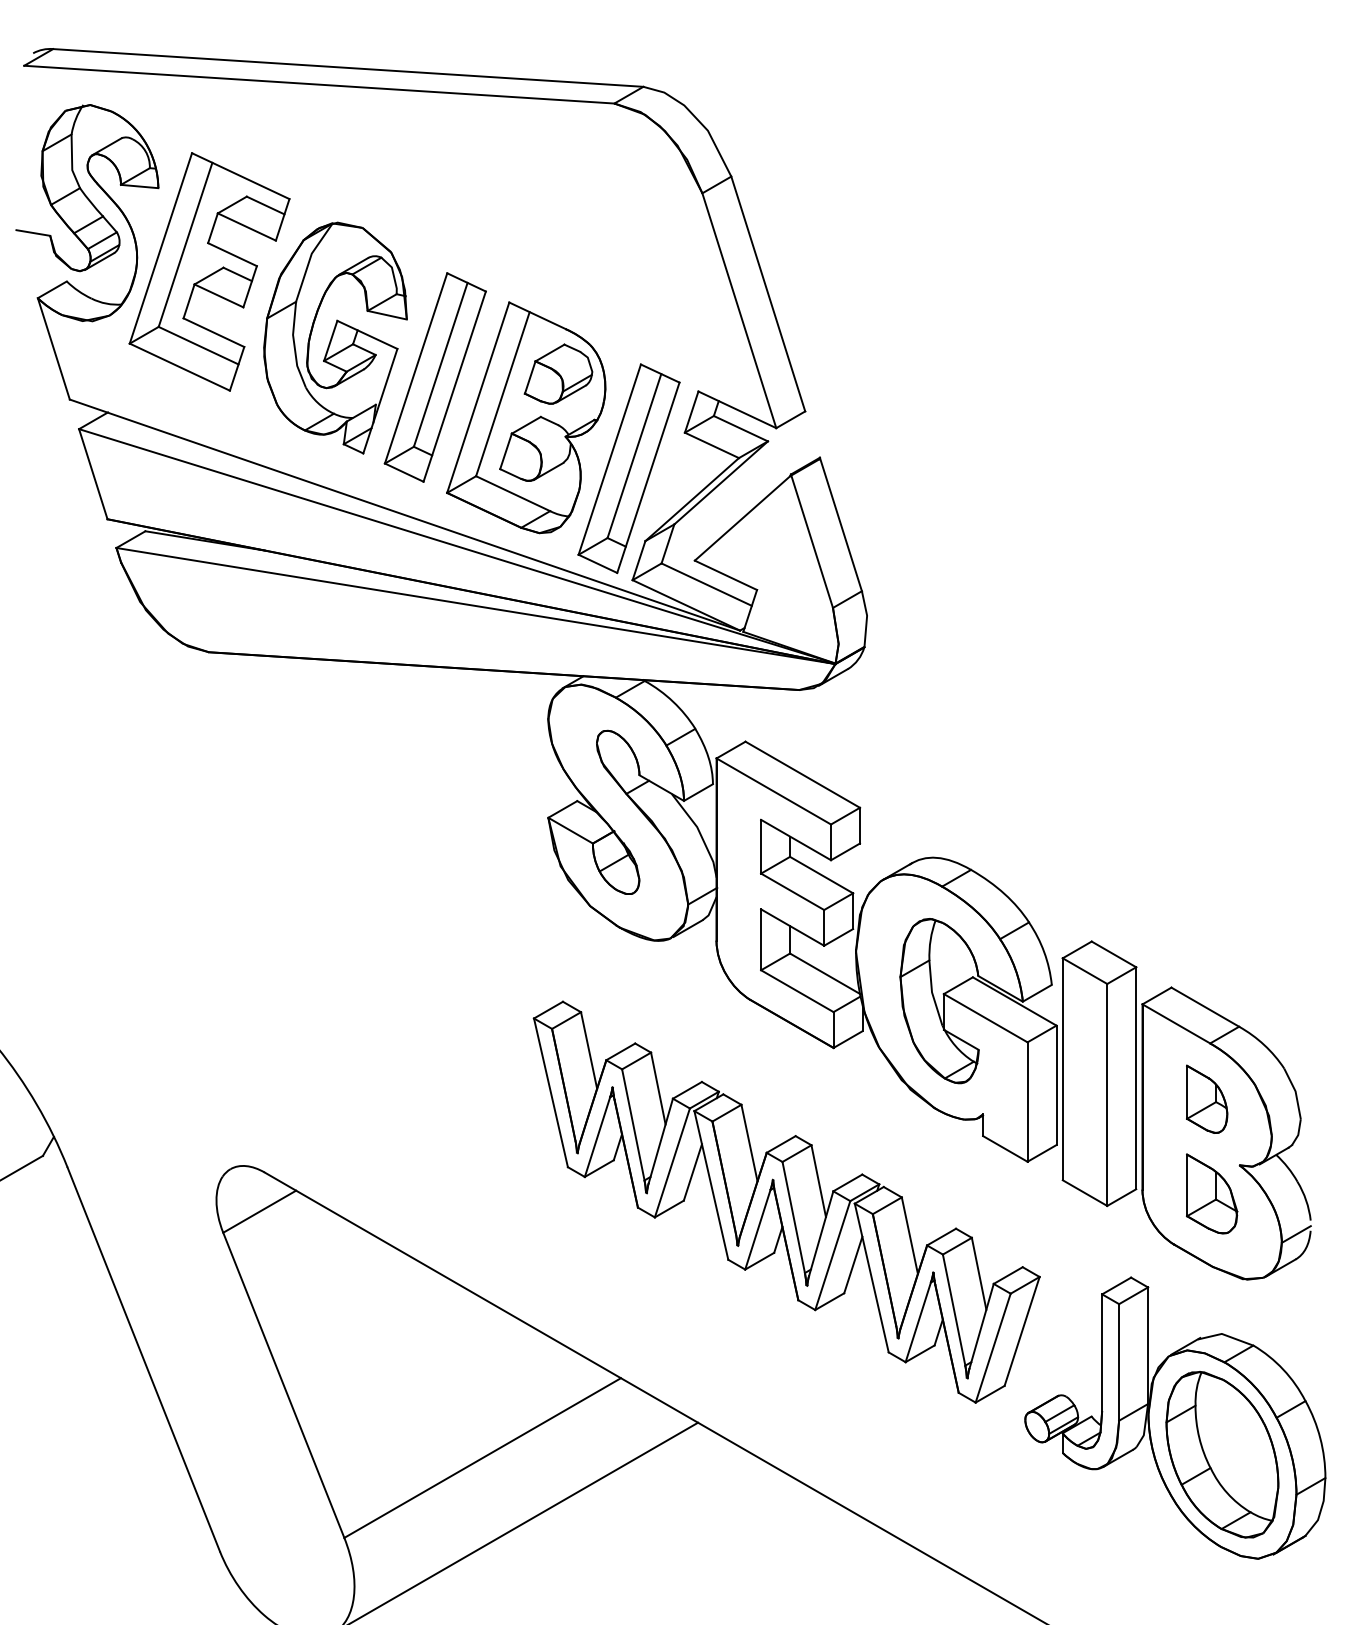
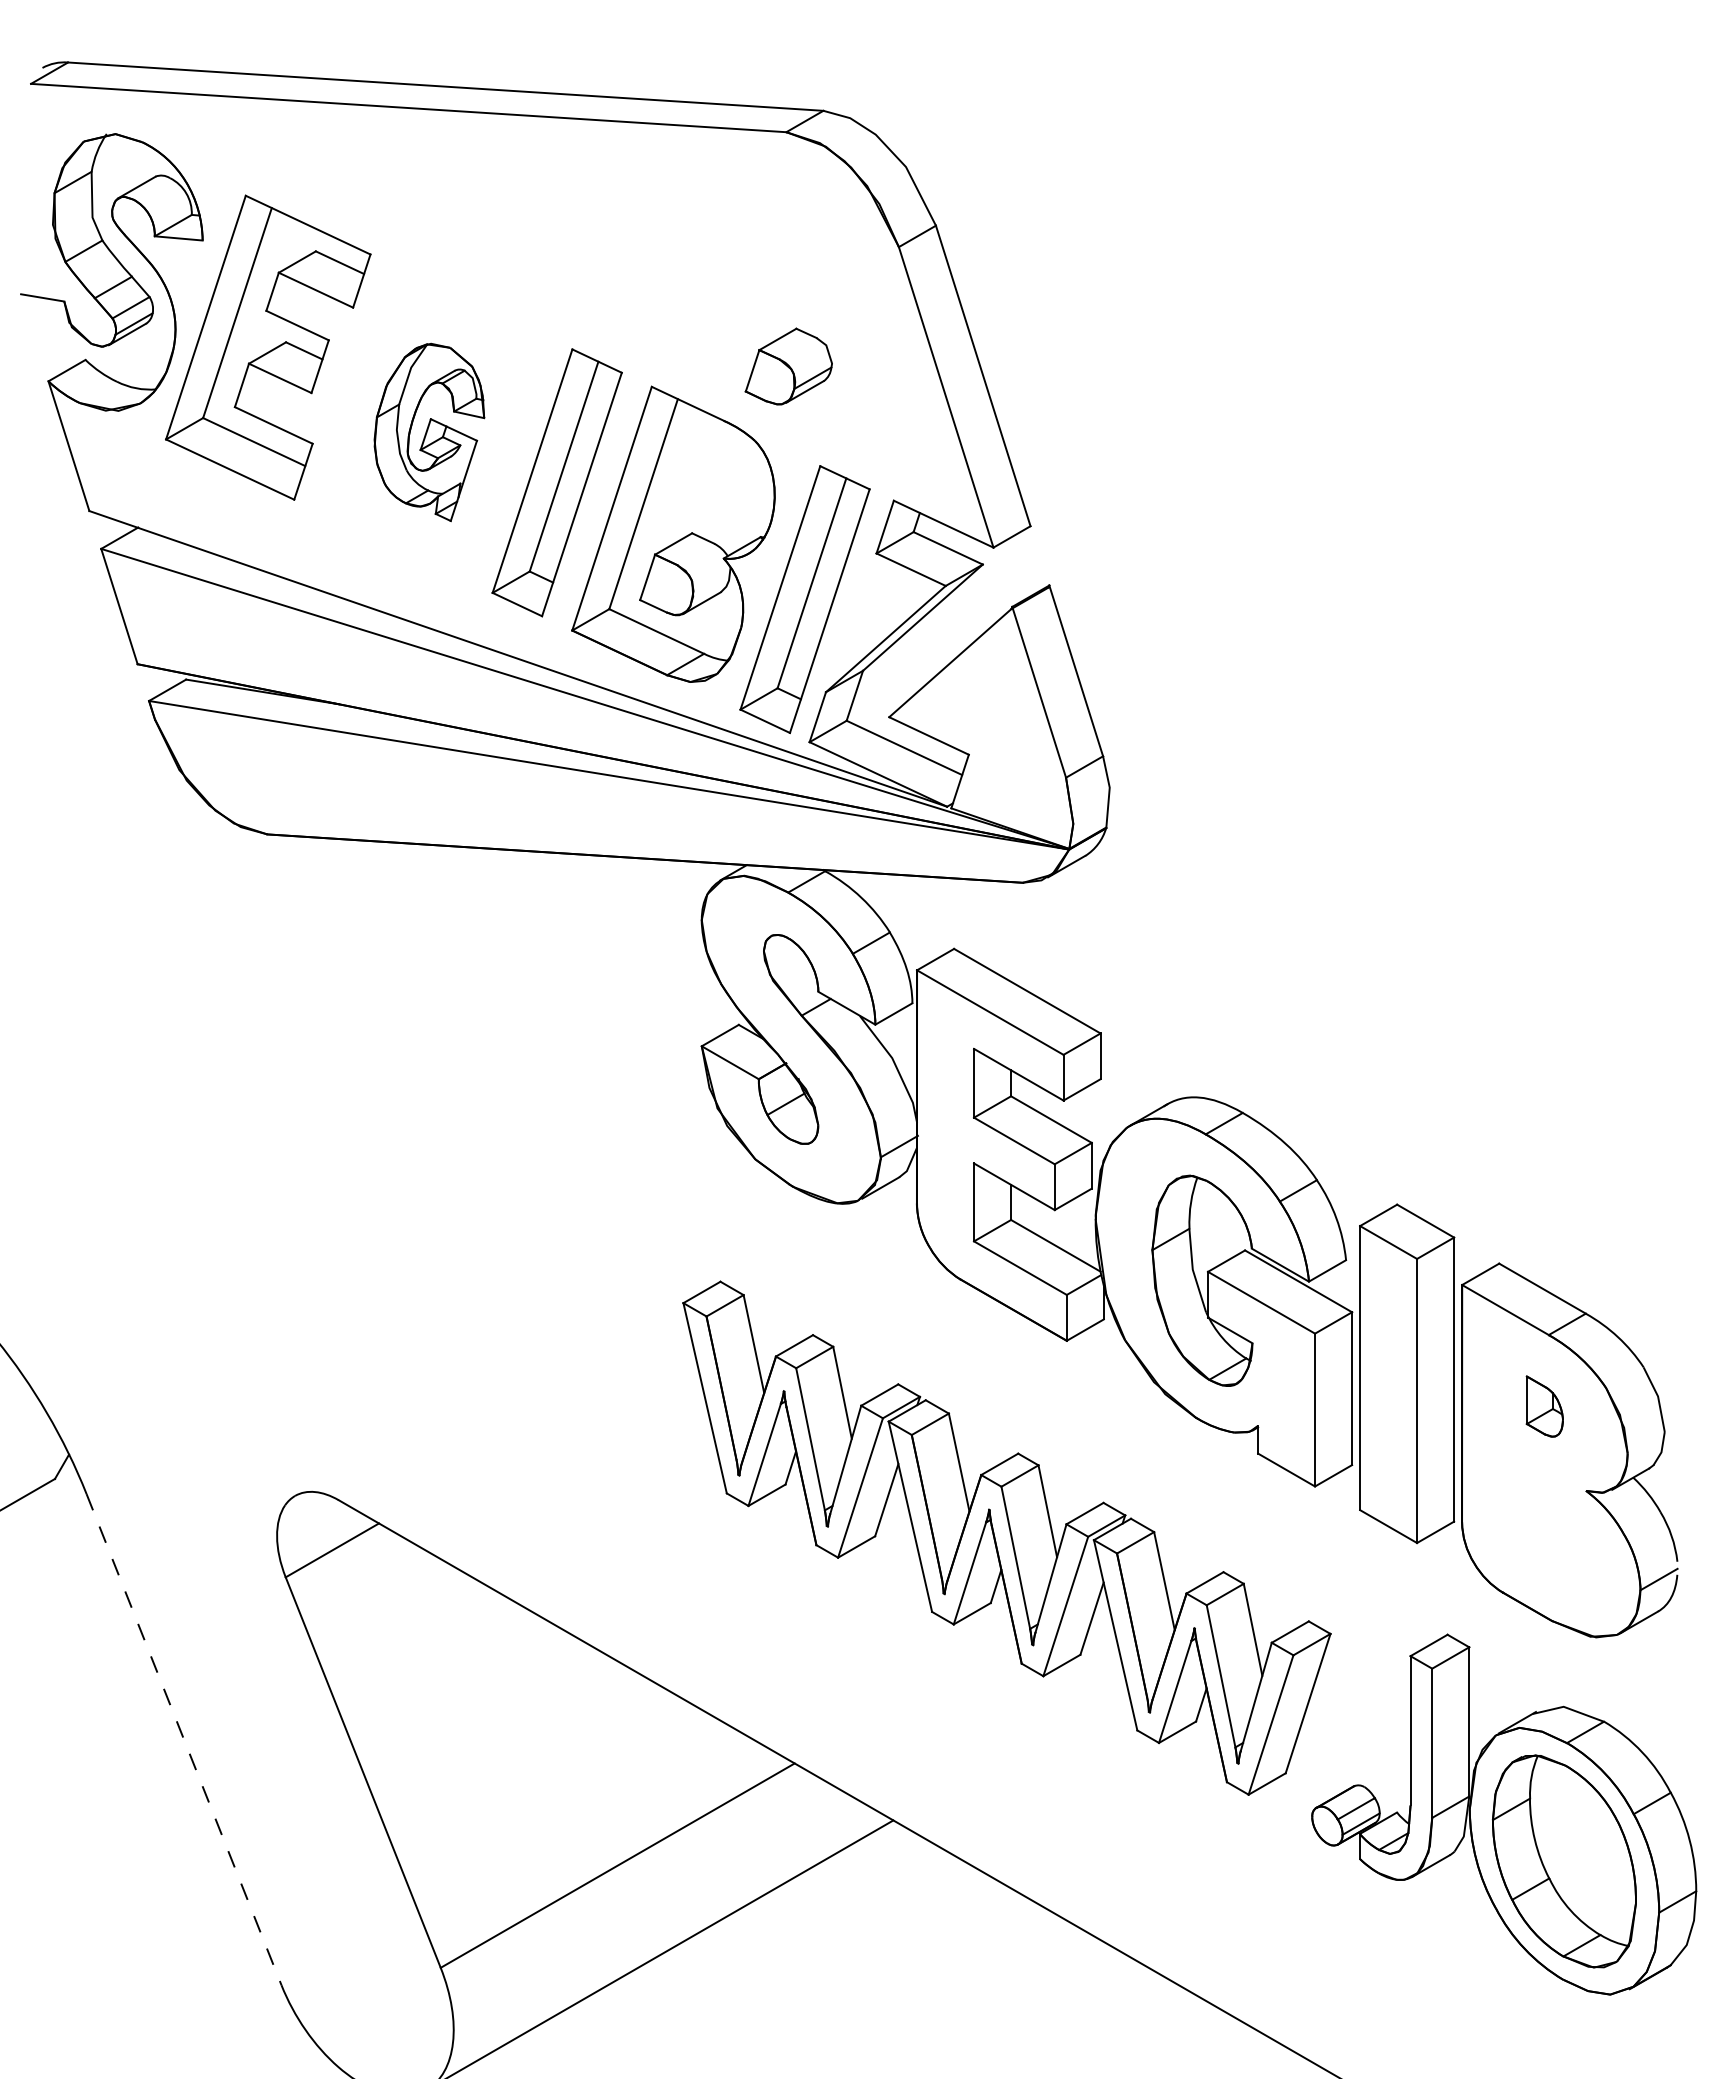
part: (335, 338) -> (429, 432), size x0.6
part: (558, 374) -> (788, 366), moved
part: (1206, 1099) -> (1544, 1406), size x0.7
part: (1212, 1193) -> (1551, 1527), removed
line: (144, 1360) -> (184, 1740), solid -> dashed

